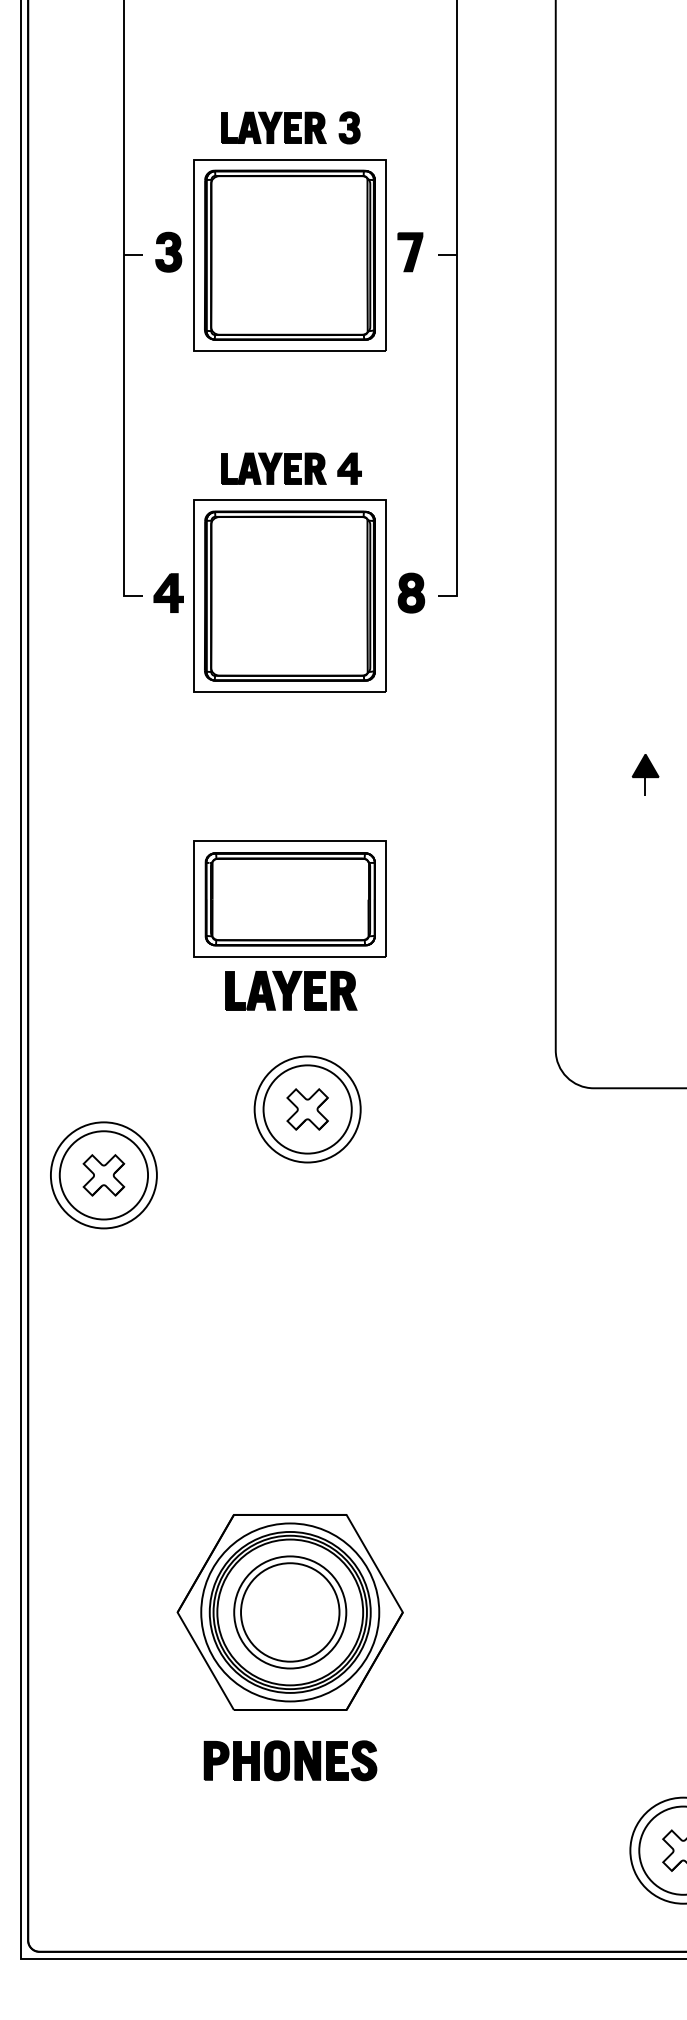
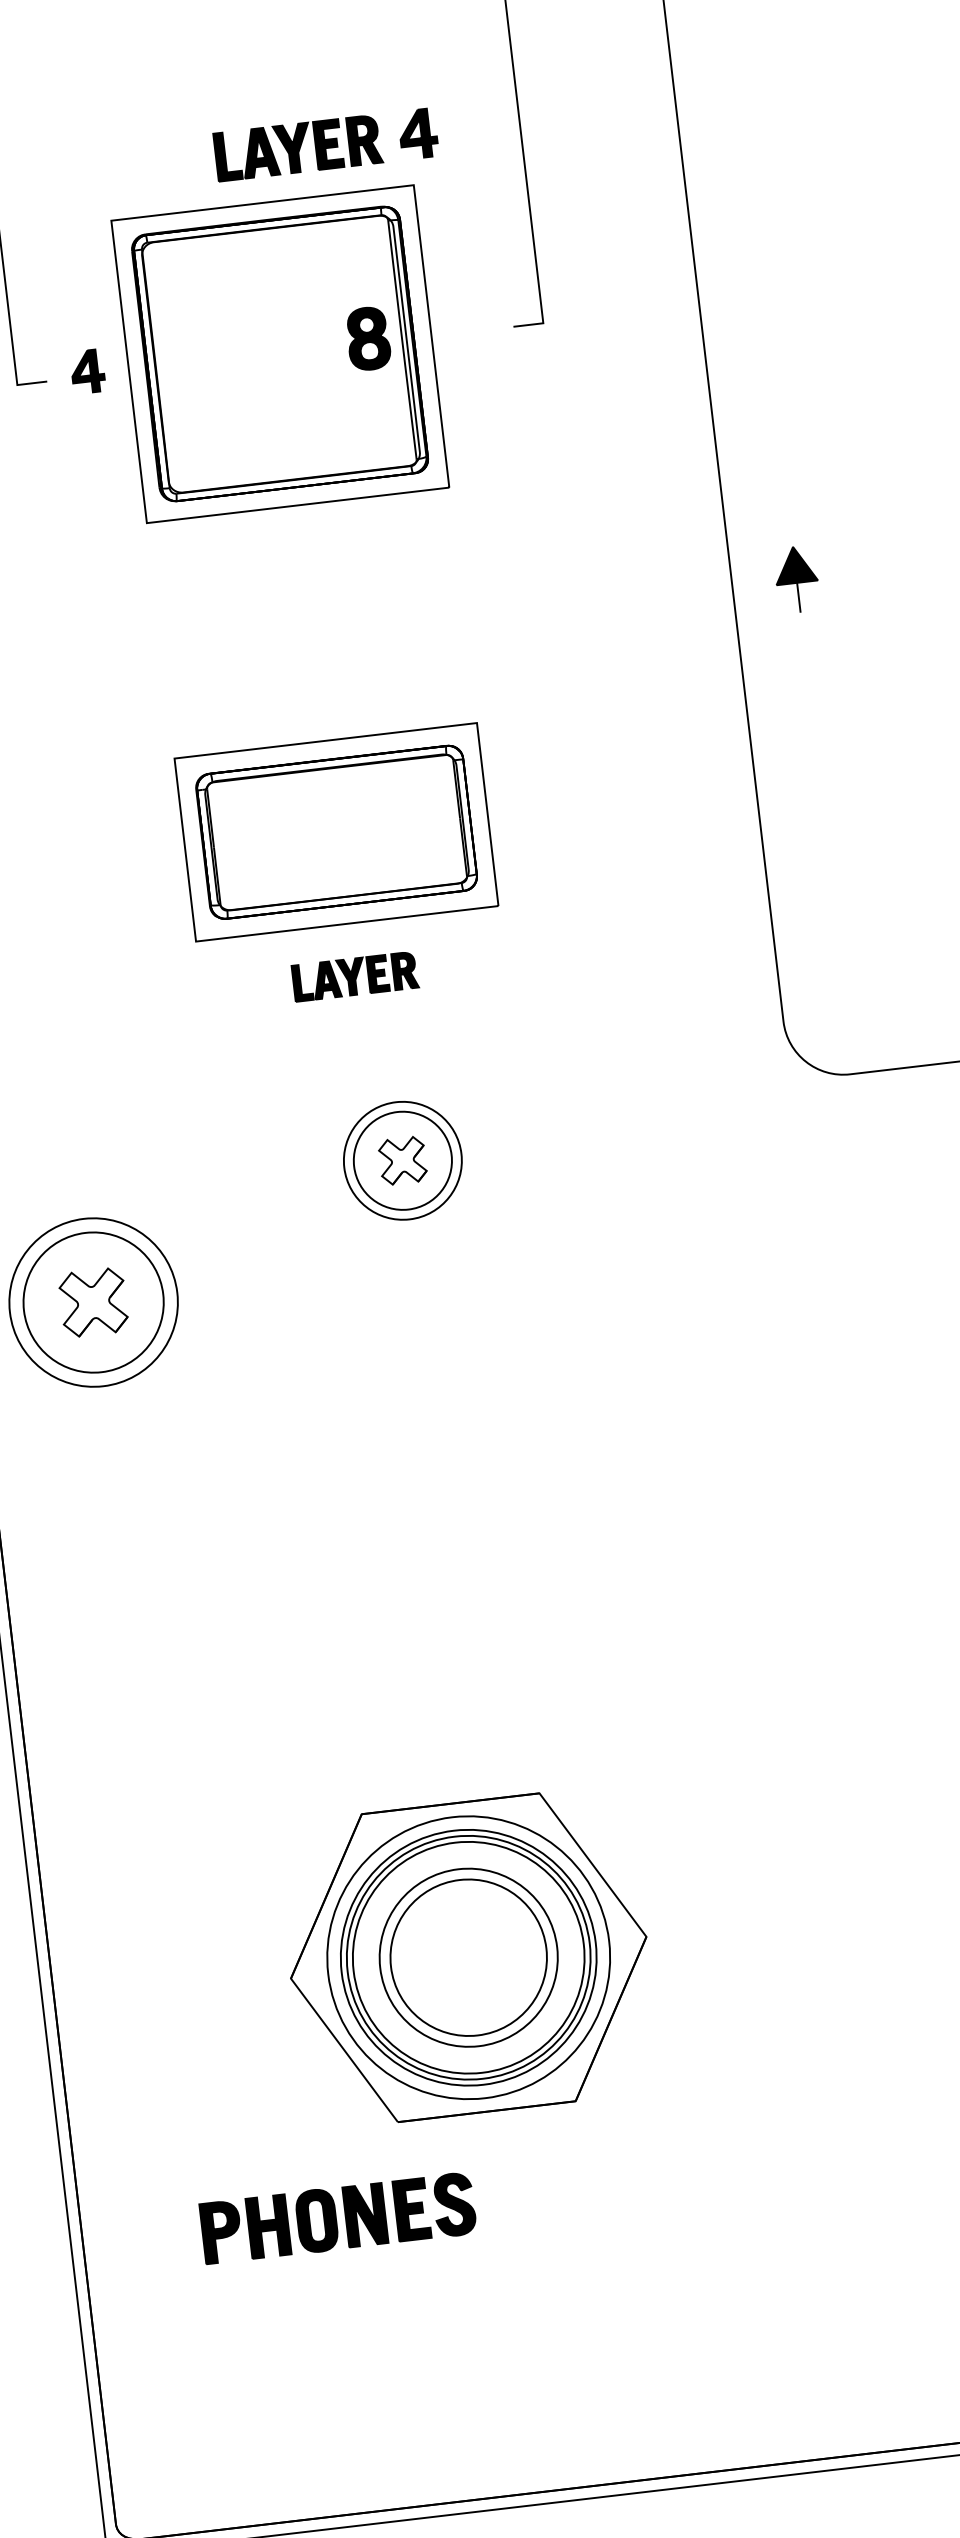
part: (291, 468) -> (326, 144), moved
part: (168, 592) -> (87, 370), size x0.7
part: (411, 592) -> (368, 337), moved
part: (645, 774) -> (796, 578), moved
part: (291, 990) -> (355, 976), size x0.6
part: (307, 1109) -> (402, 1160), size x0.7
part: (290, 1760) -> (338, 2217), moved

